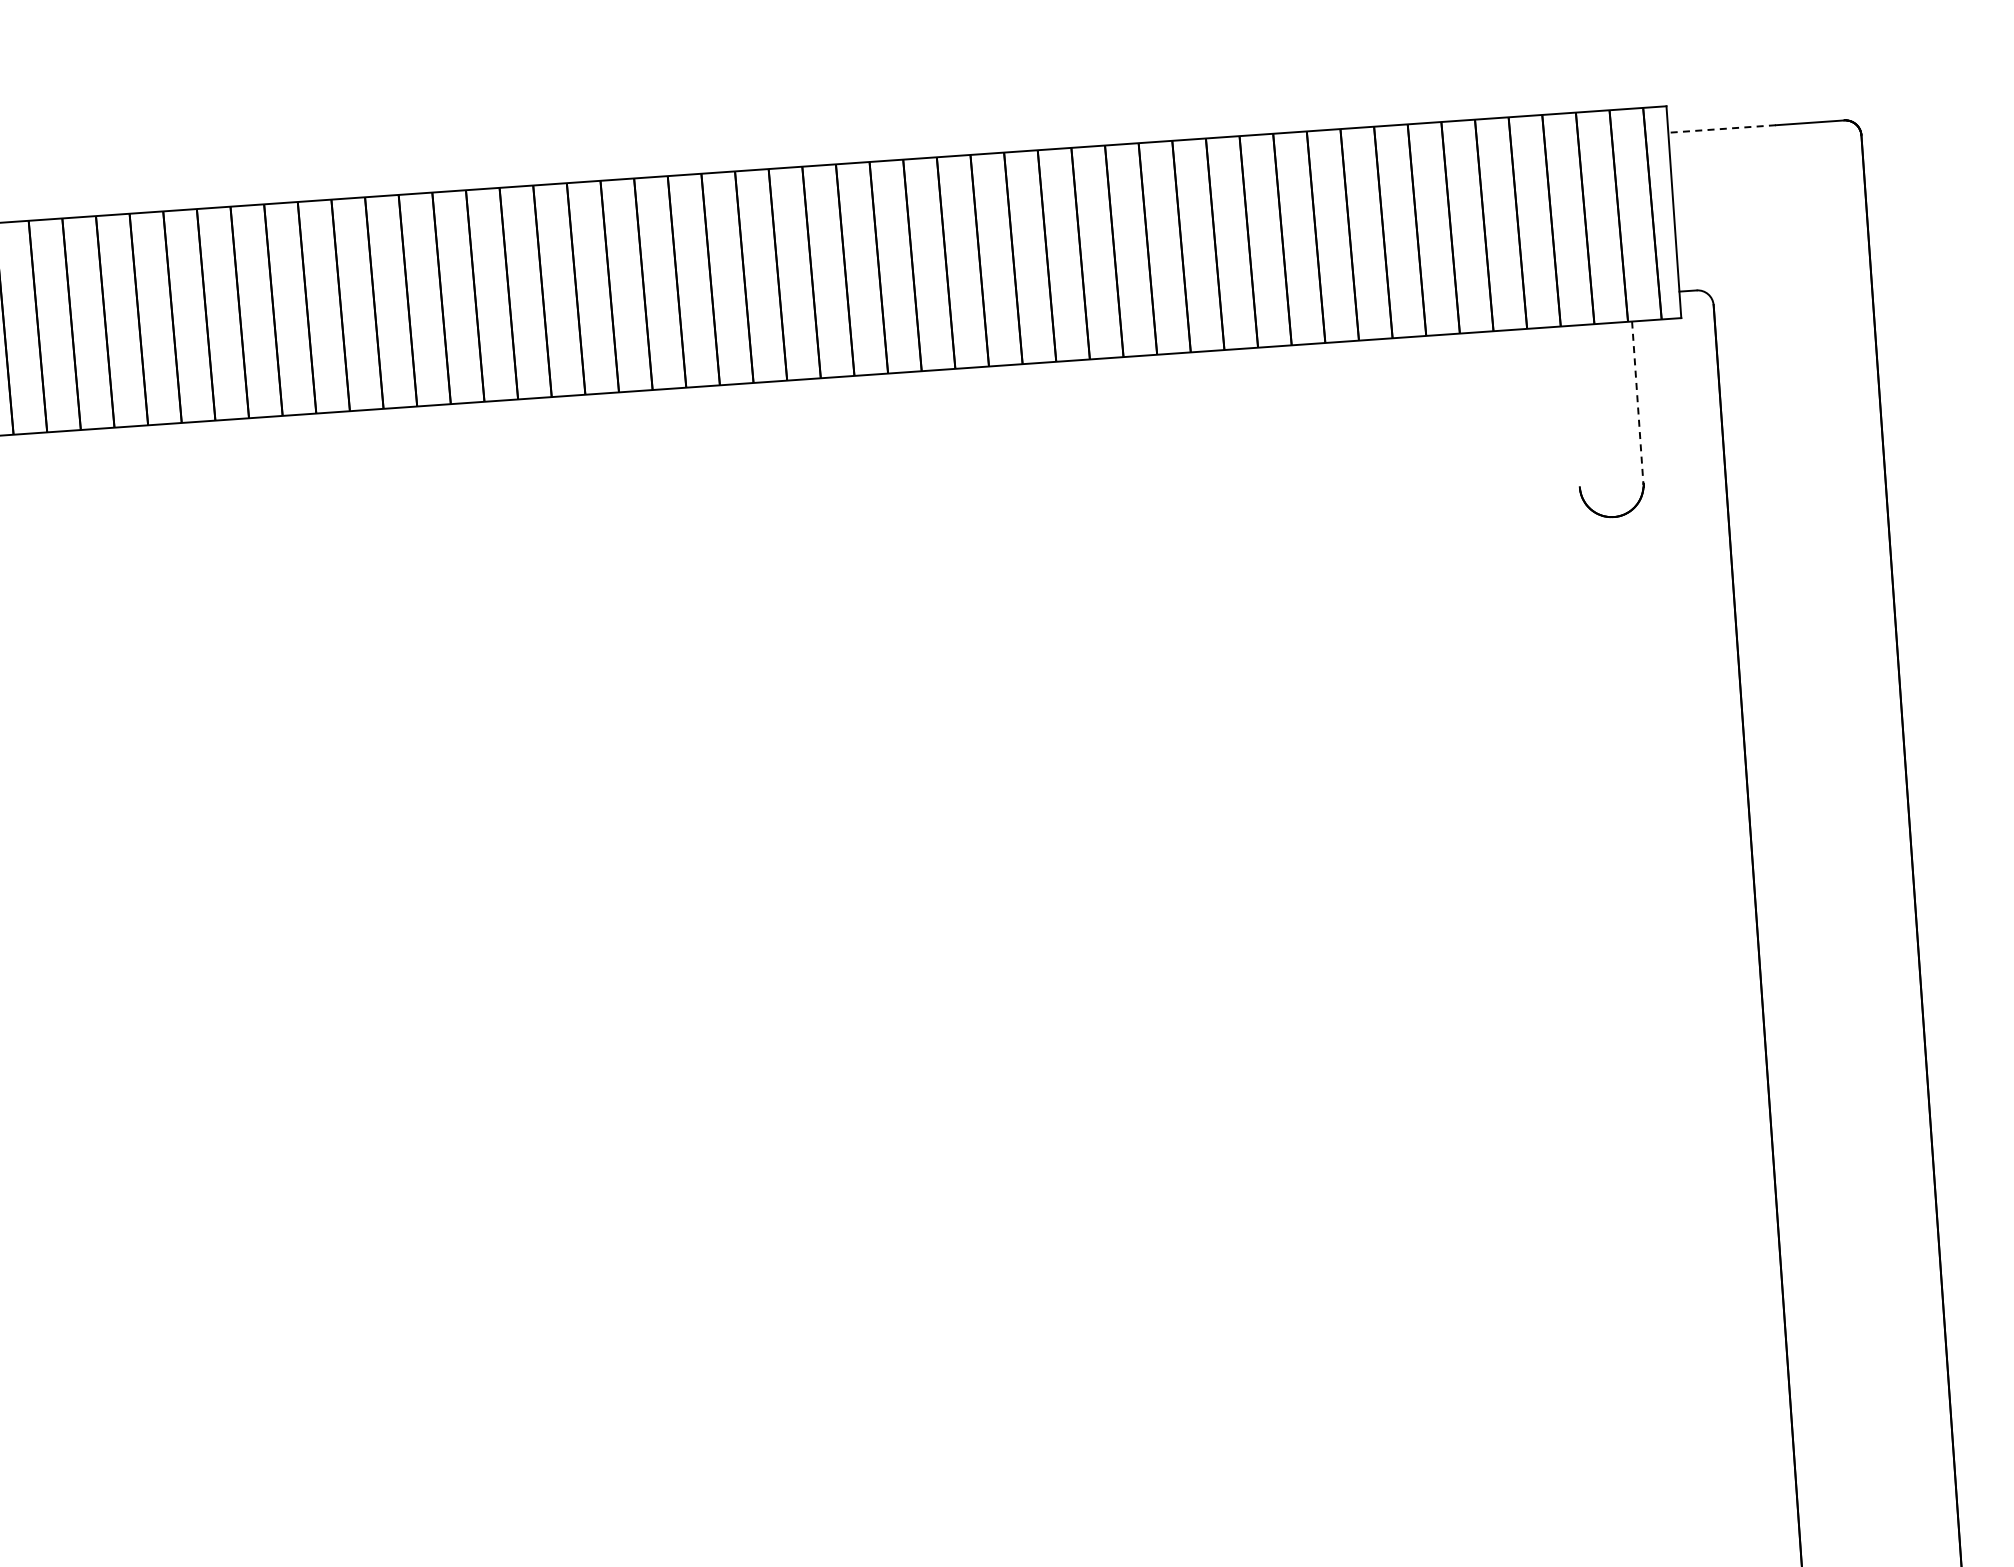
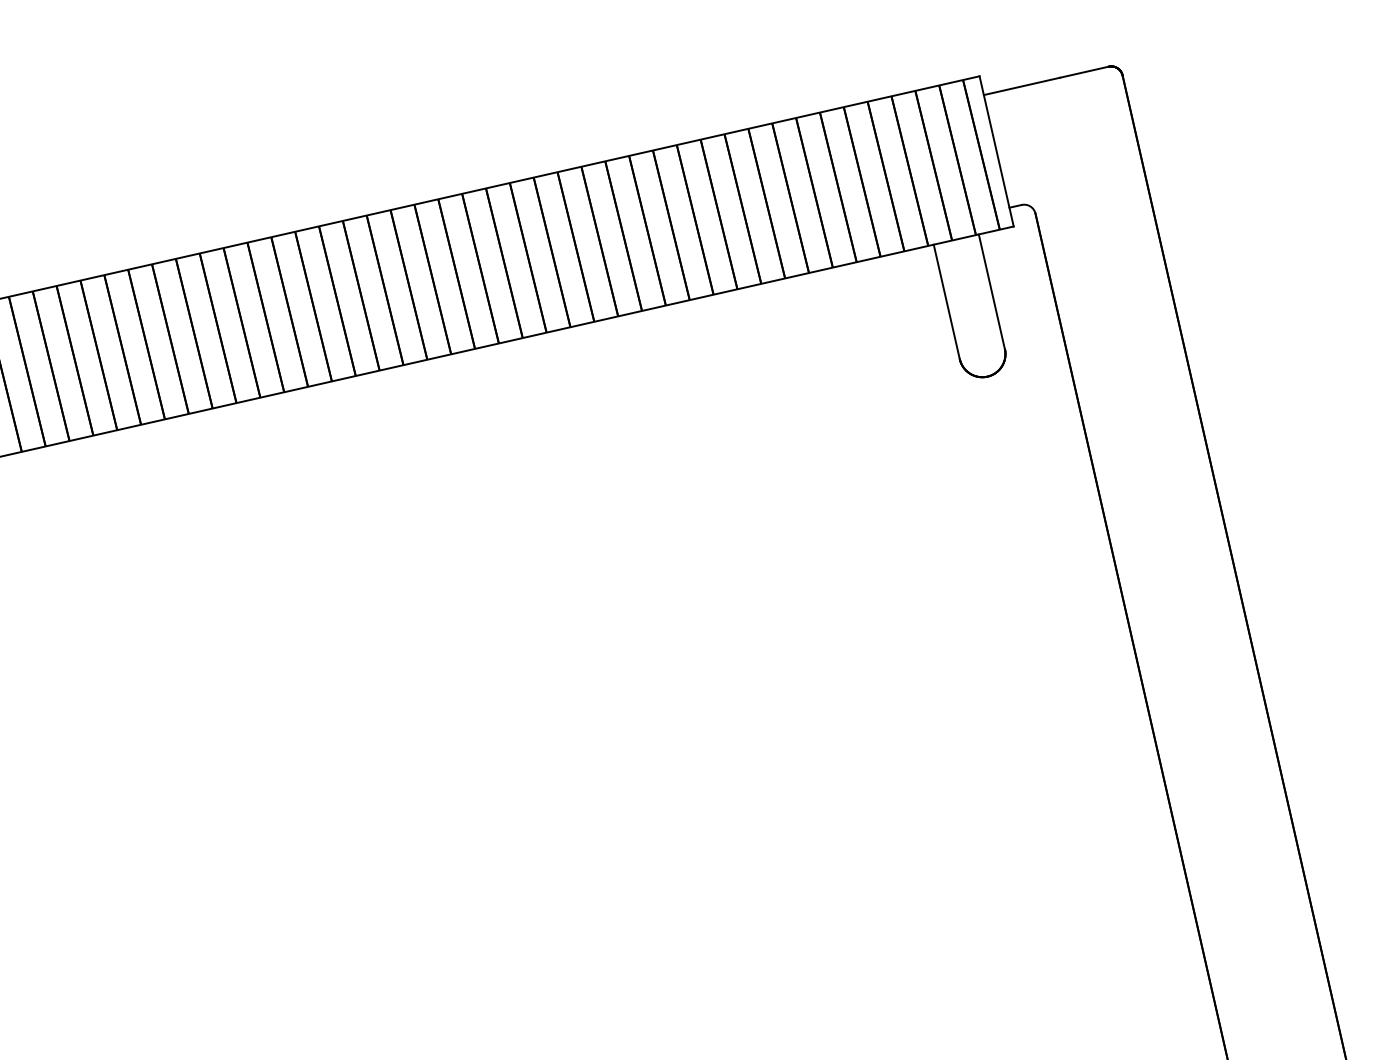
line: (1722, 129) -> (1022, 86), dashed -> solid
line: (1637, 403) -> (991, 292), dashed -> solid
line: (1573, 407) -> (946, 302), added

